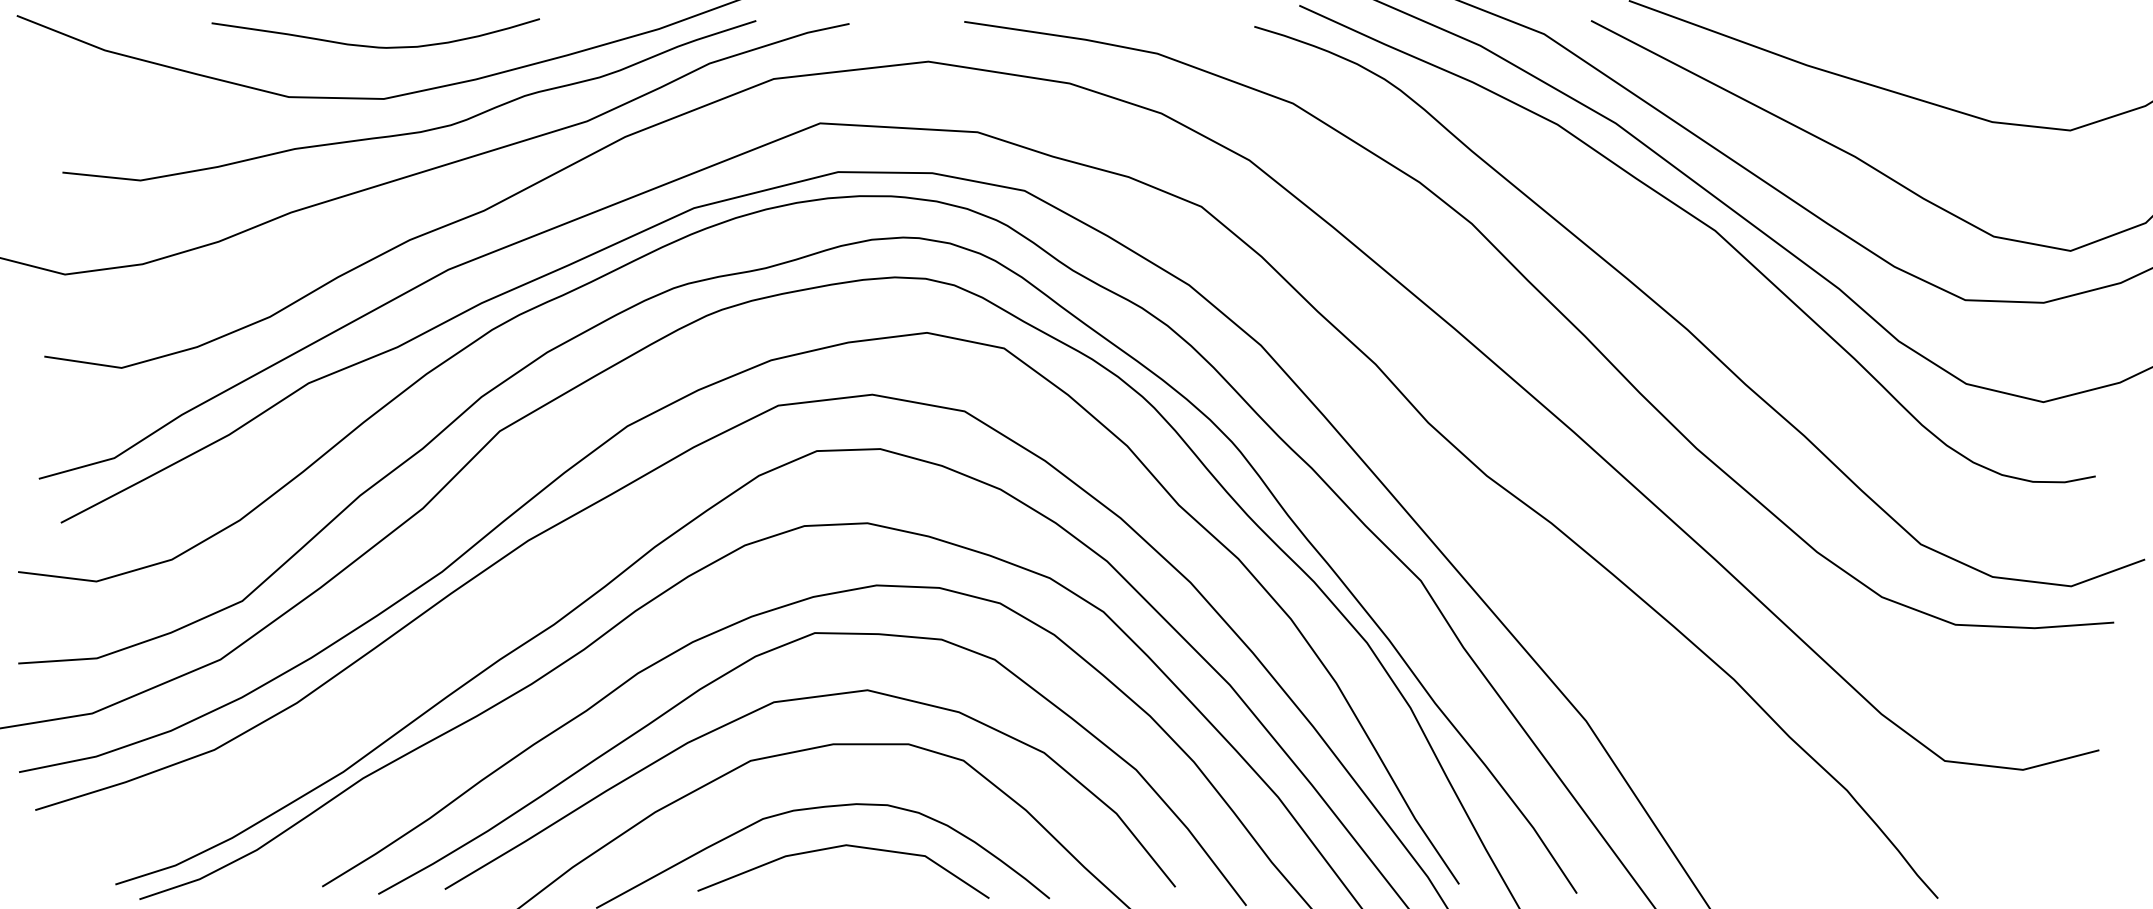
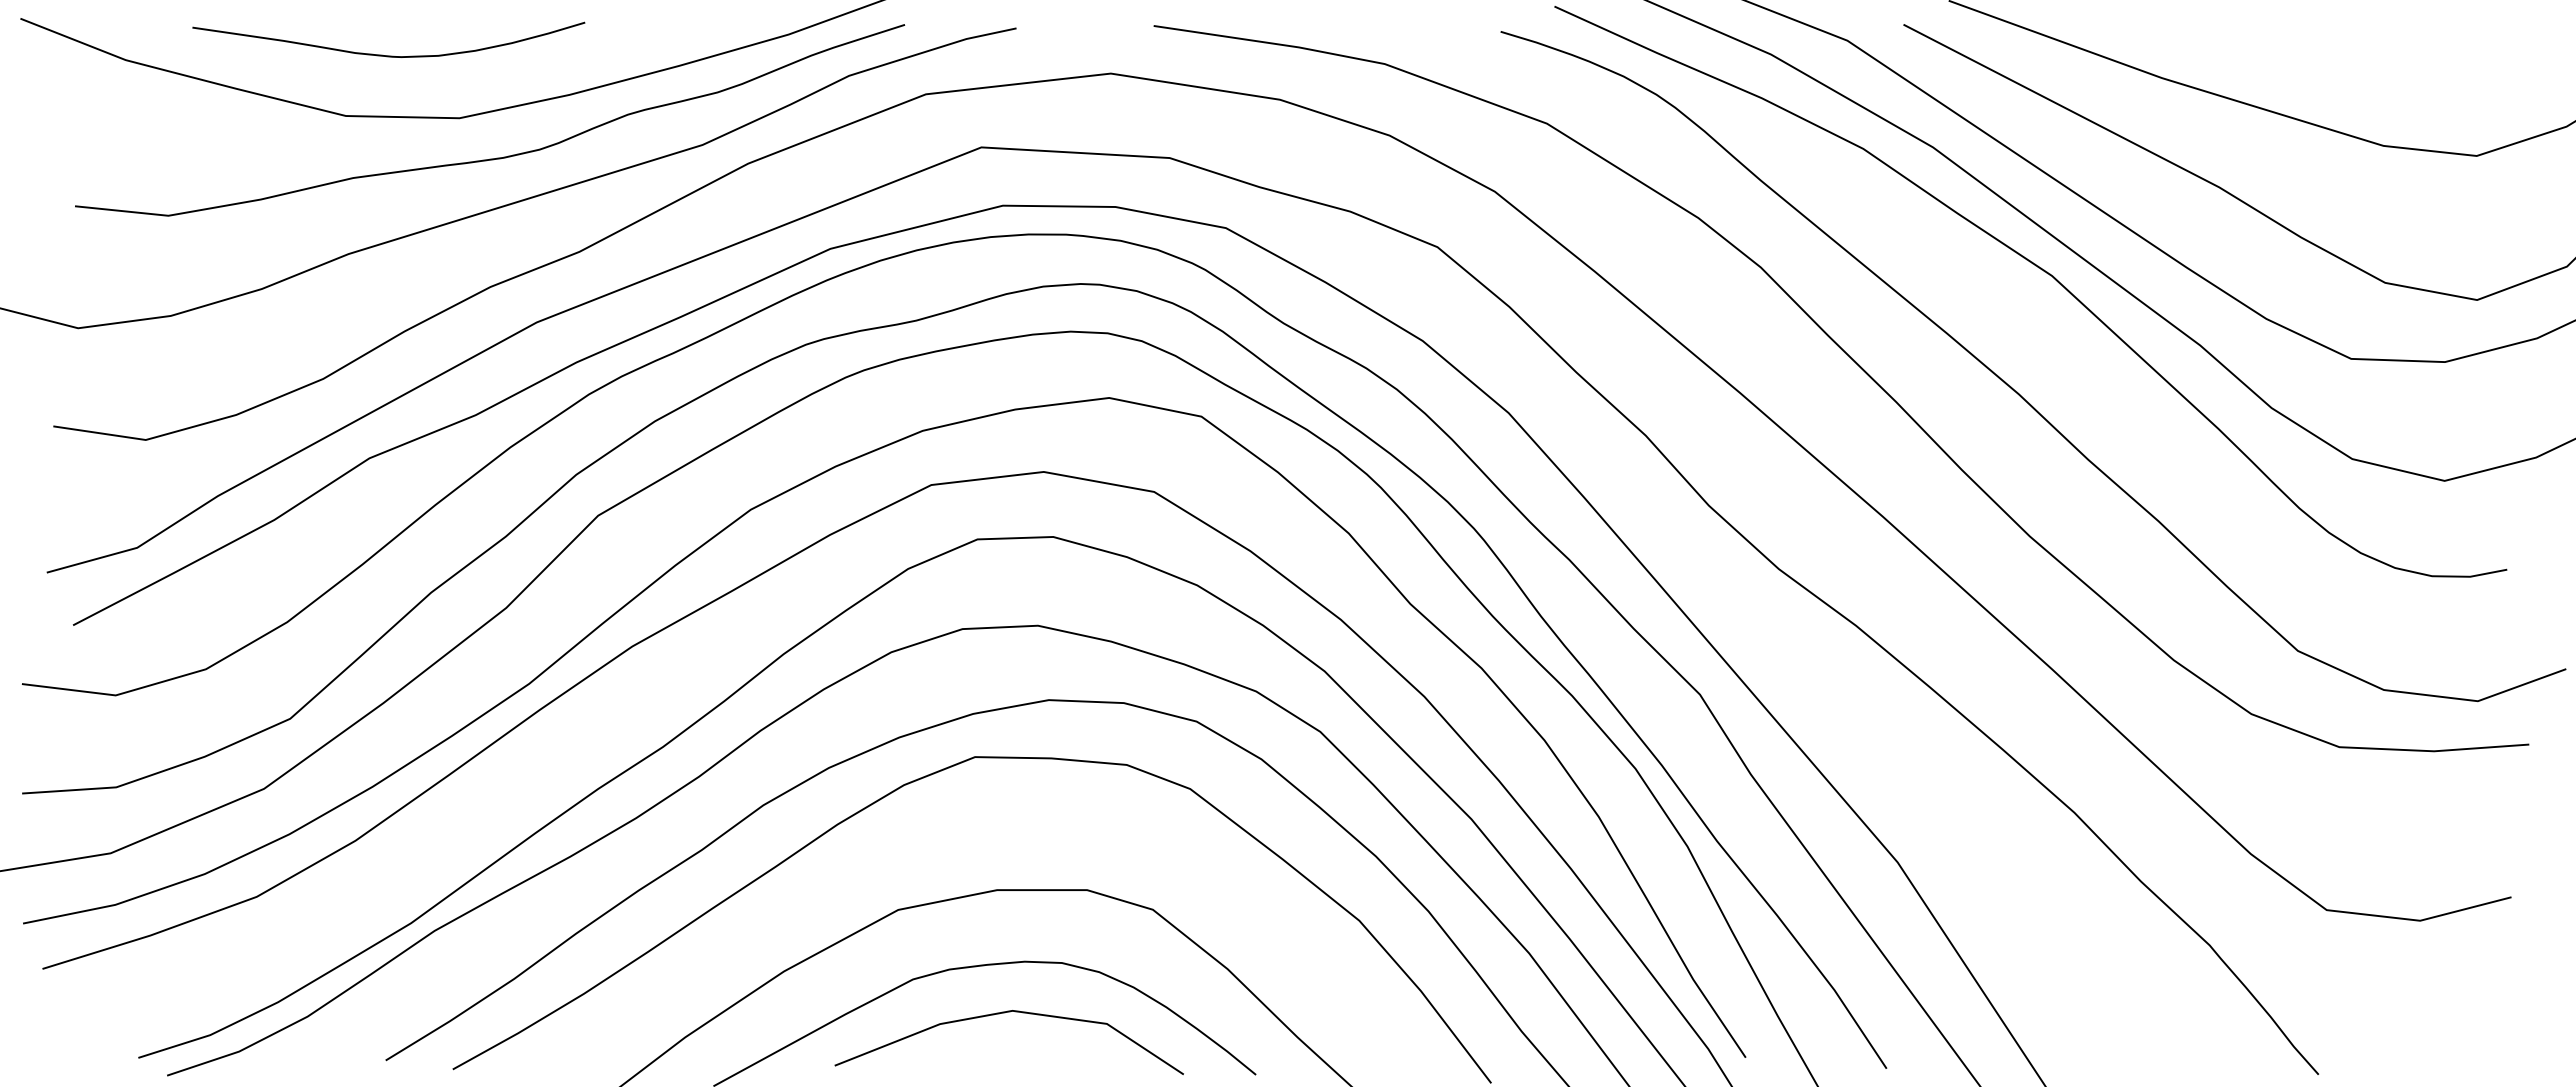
curve: (375, 46) -> (388, 55), moved
curve: (797, 700) -> (954, 837), removed

